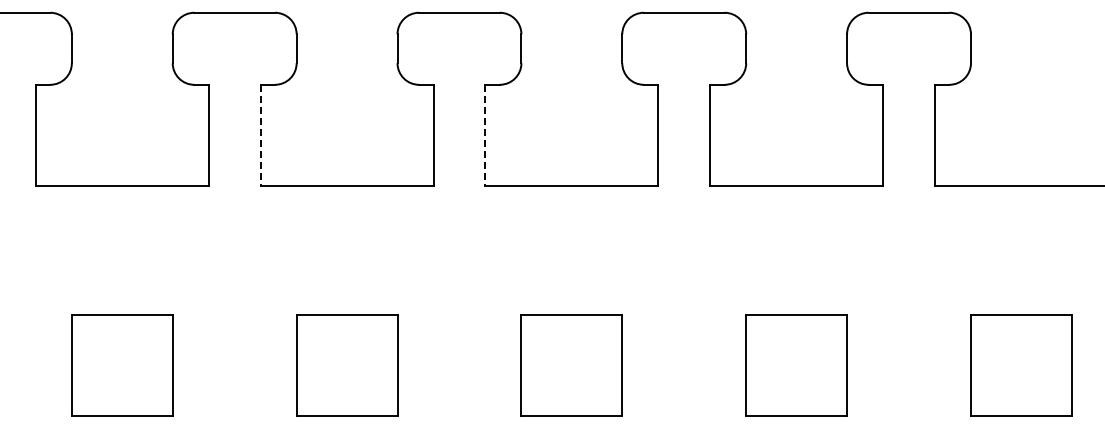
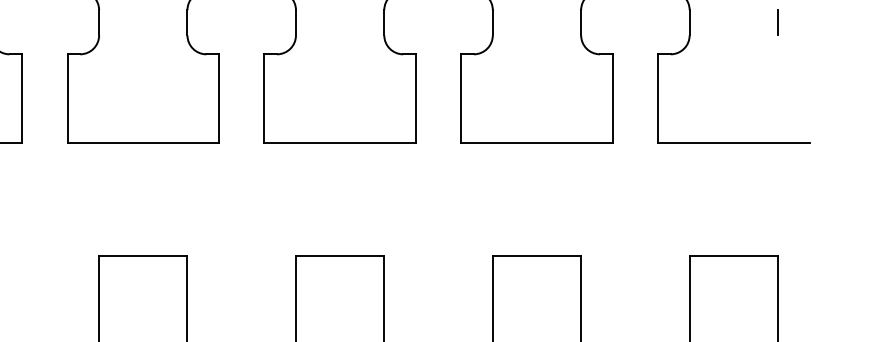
line: (1071, 48) -> (777, 22), added
line: (260, 135) -> (67, 98), dashed -> solid
line: (485, 135) -> (264, 98), dashed -> solid

